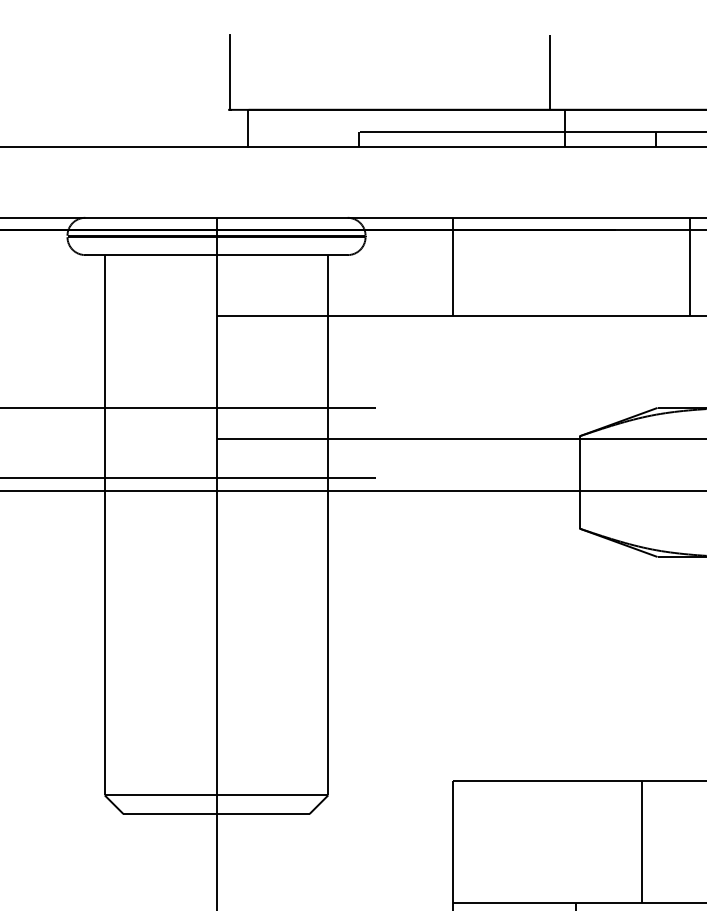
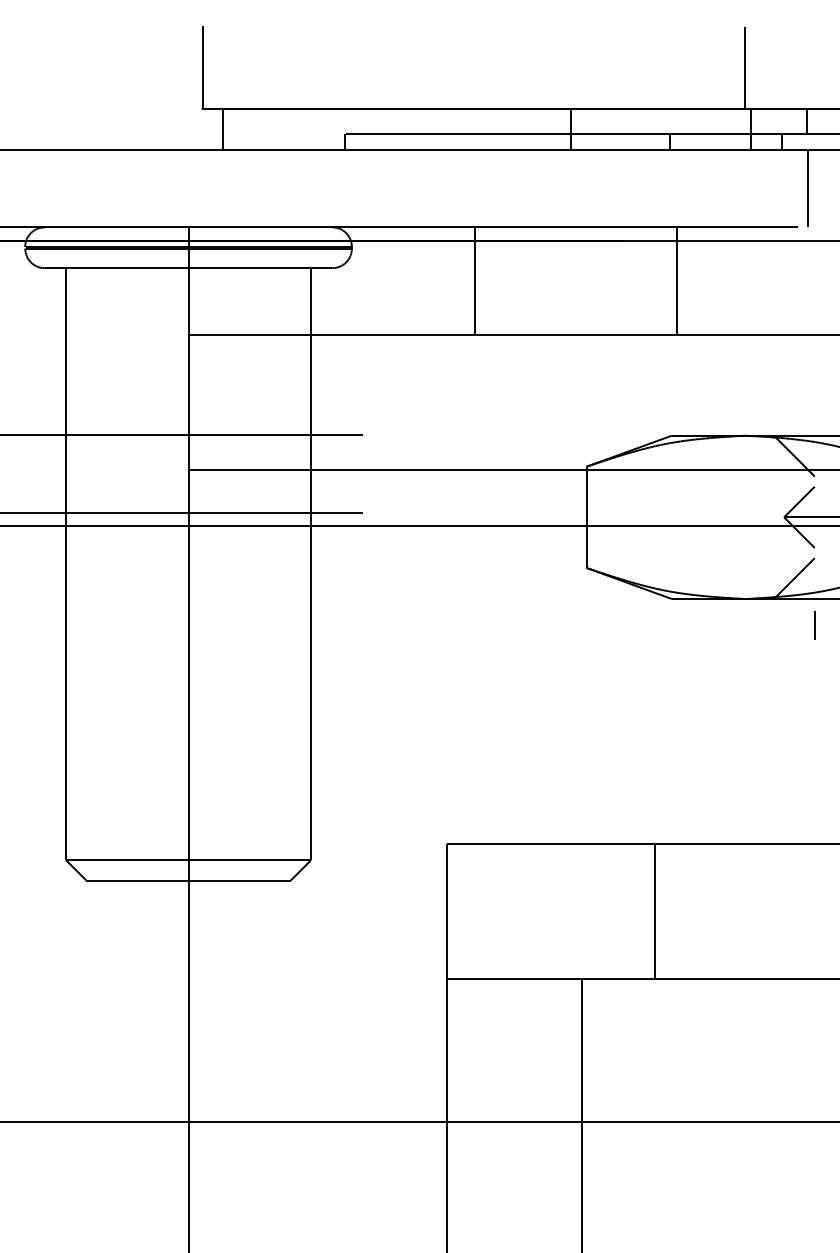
line: (550, 72) -> (554, 68), removed
line: (452, 267) -> (474, 281), moved
line: (690, 267) -> (677, 281), moved

